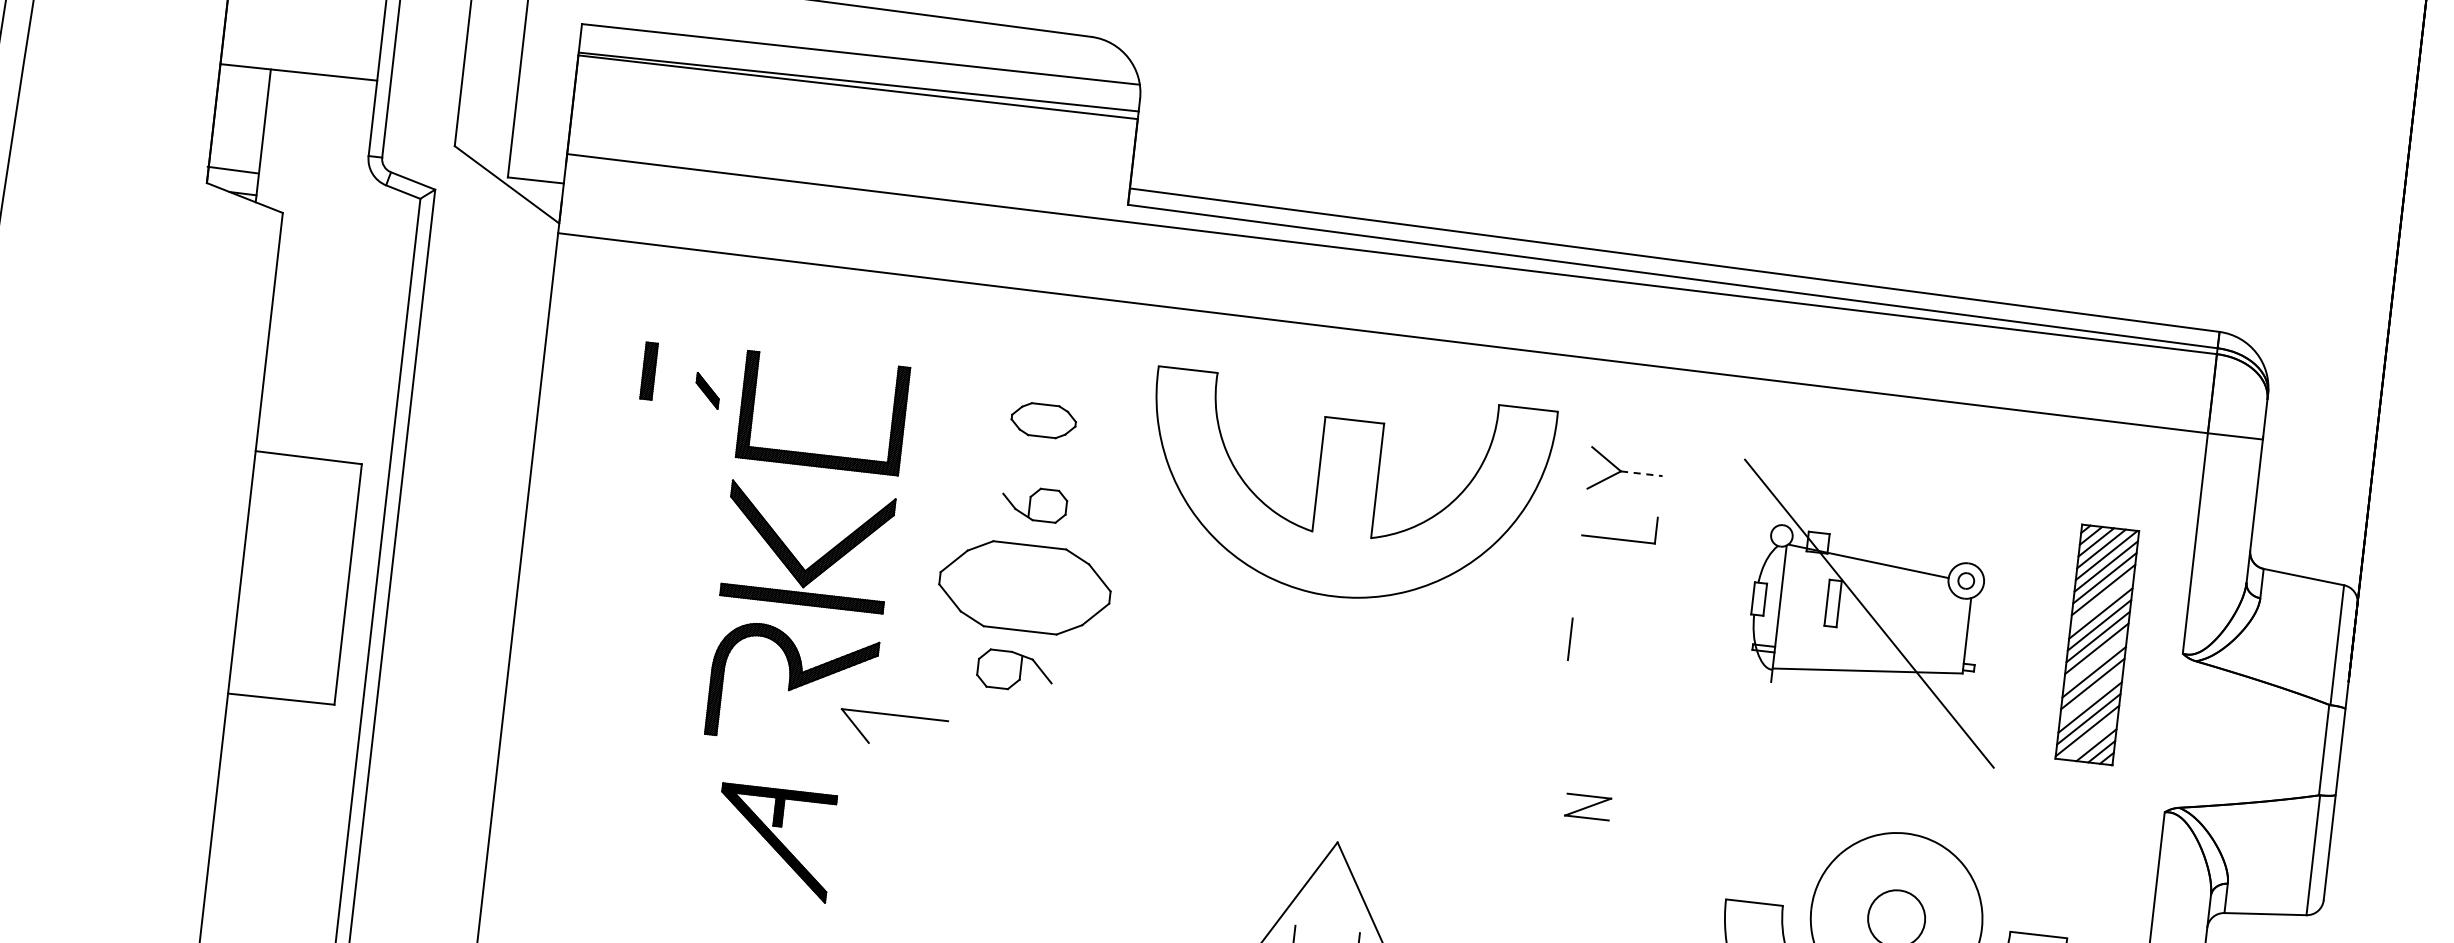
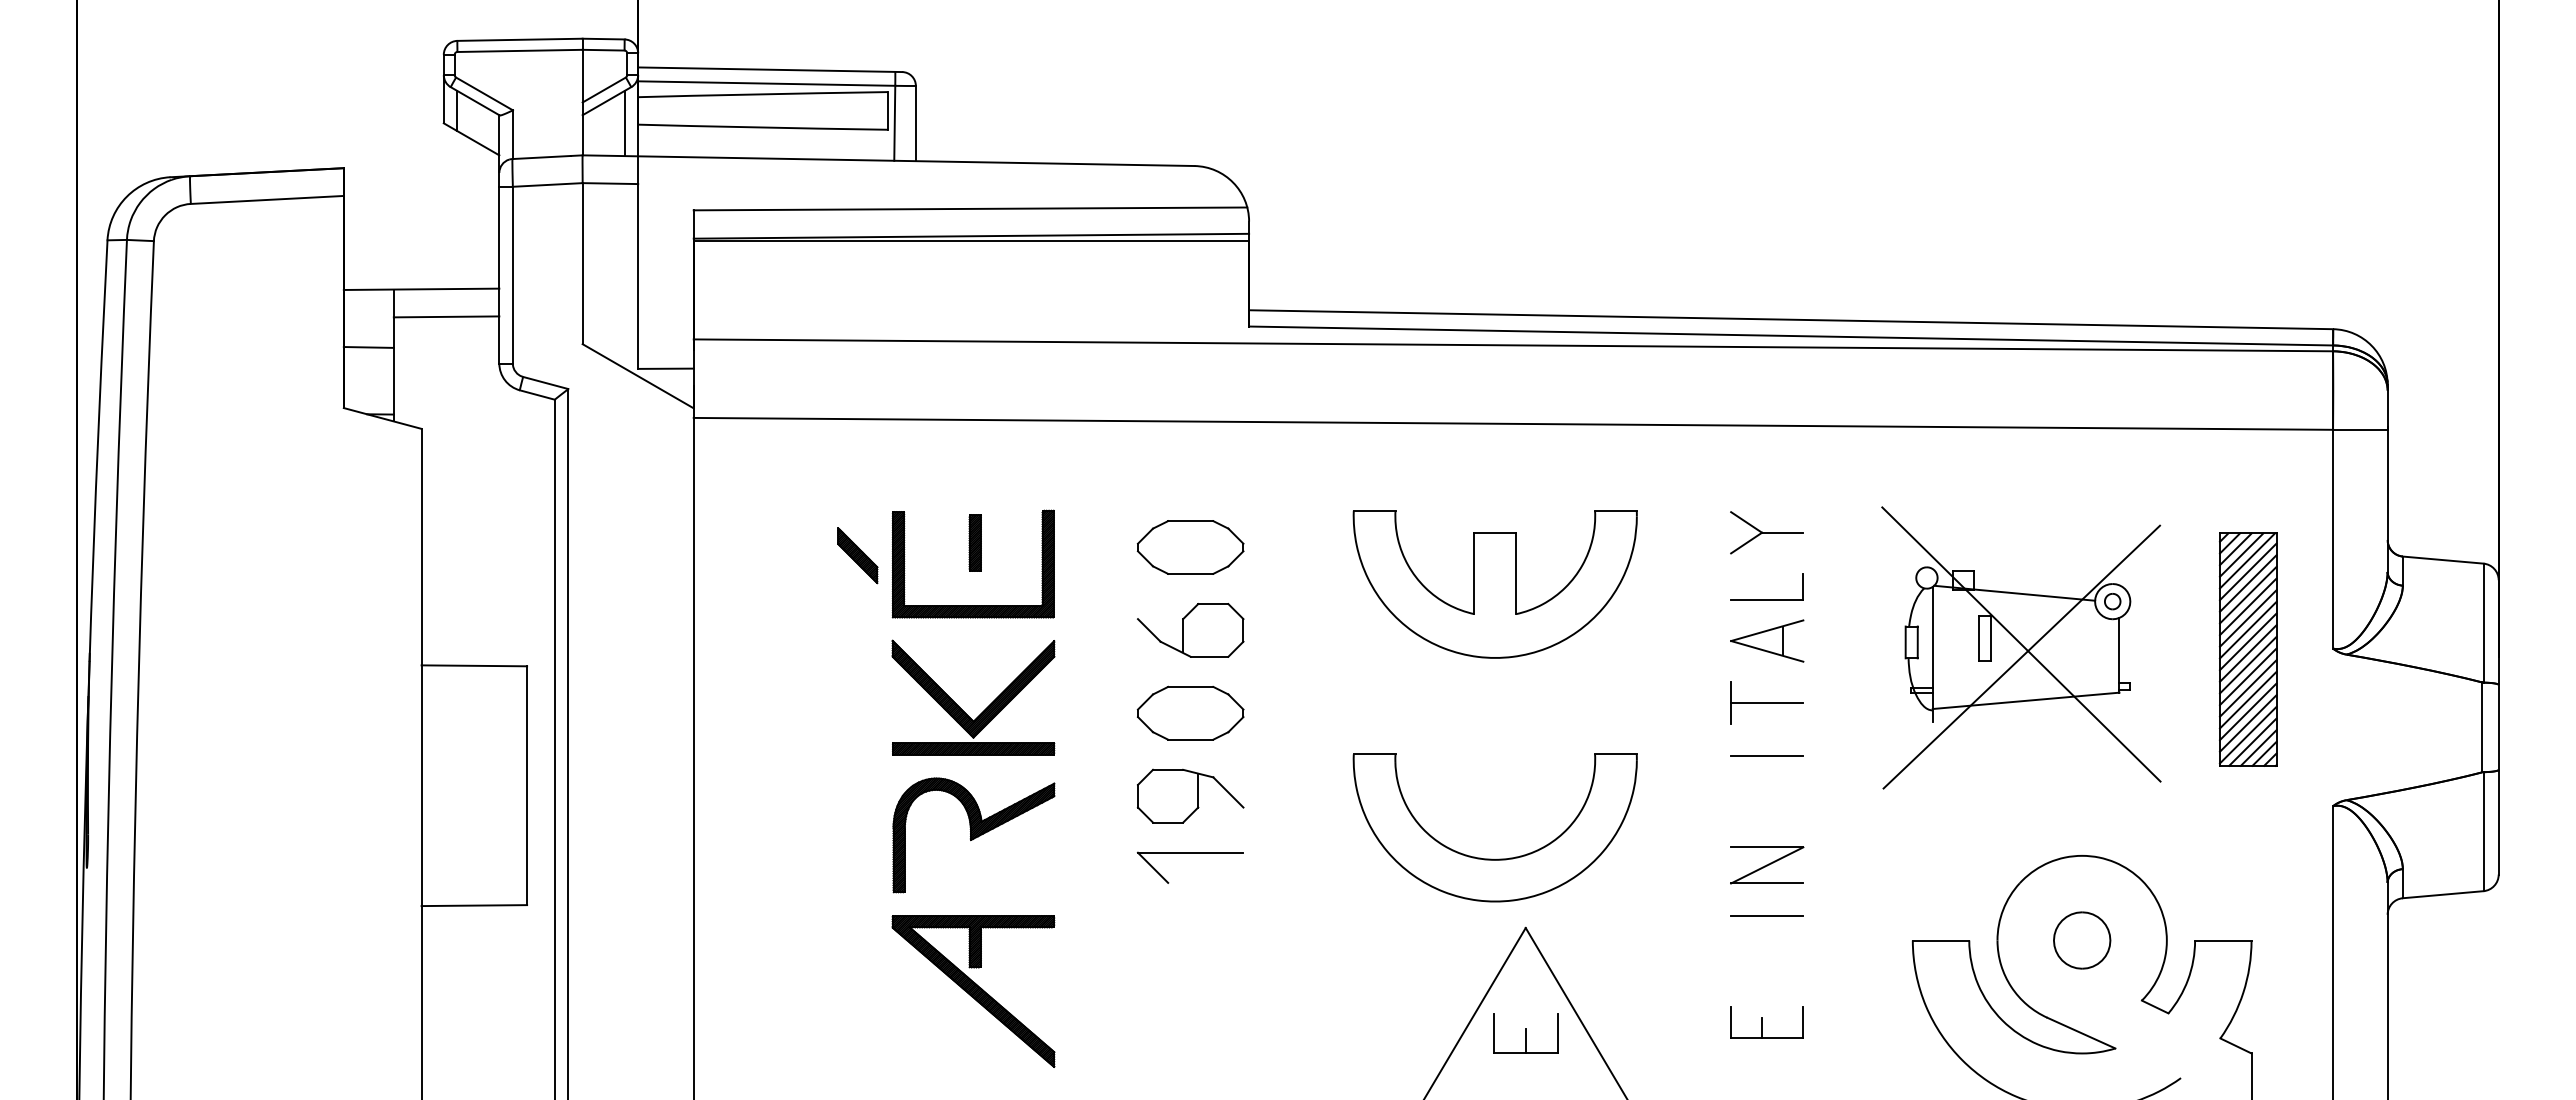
line: (320, 102) -> (446, 316), added
line: (232, 170) -> (368, 347), moved
part: (648, 370) -> (974, 542), moved
part: (707, 390) -> (857, 555), size x1.67
part: (1043, 420) -> (1190, 547), size x1.67
line: (1641, 473) -> (1782, 532), dashed -> solid
part: (1345, 492) -> (1494, 584), size x0.71
part: (1034, 504) -> (1190, 630), size x1.67
part: (1614, 580) -> (1767, 640), added
part: (1024, 586) -> (1190, 712), size x0.62
line: (2101, 601) -> (2247, 606), added
line: (1868, 625) -> (2021, 656), added
line: (1607, 642) -> (1767, 702), added
line: (2094, 659) -> (2247, 664), added
part: (1015, 670) -> (1190, 795), size x1.43
line: (2090, 695) -> (2247, 699), added
line: (1600, 697) -> (1767, 756), added
part: (893, 715) -> (1189, 853), moved
line: (2091, 737) -> (2252, 741), added
part: (1312, 768) -> (1492, 858), added
part: (1588, 807) -> (1767, 865), size x1.67
part: (774, 842) -> (973, 991), size x1.43
line: (1582, 858) -> (1767, 916), added

